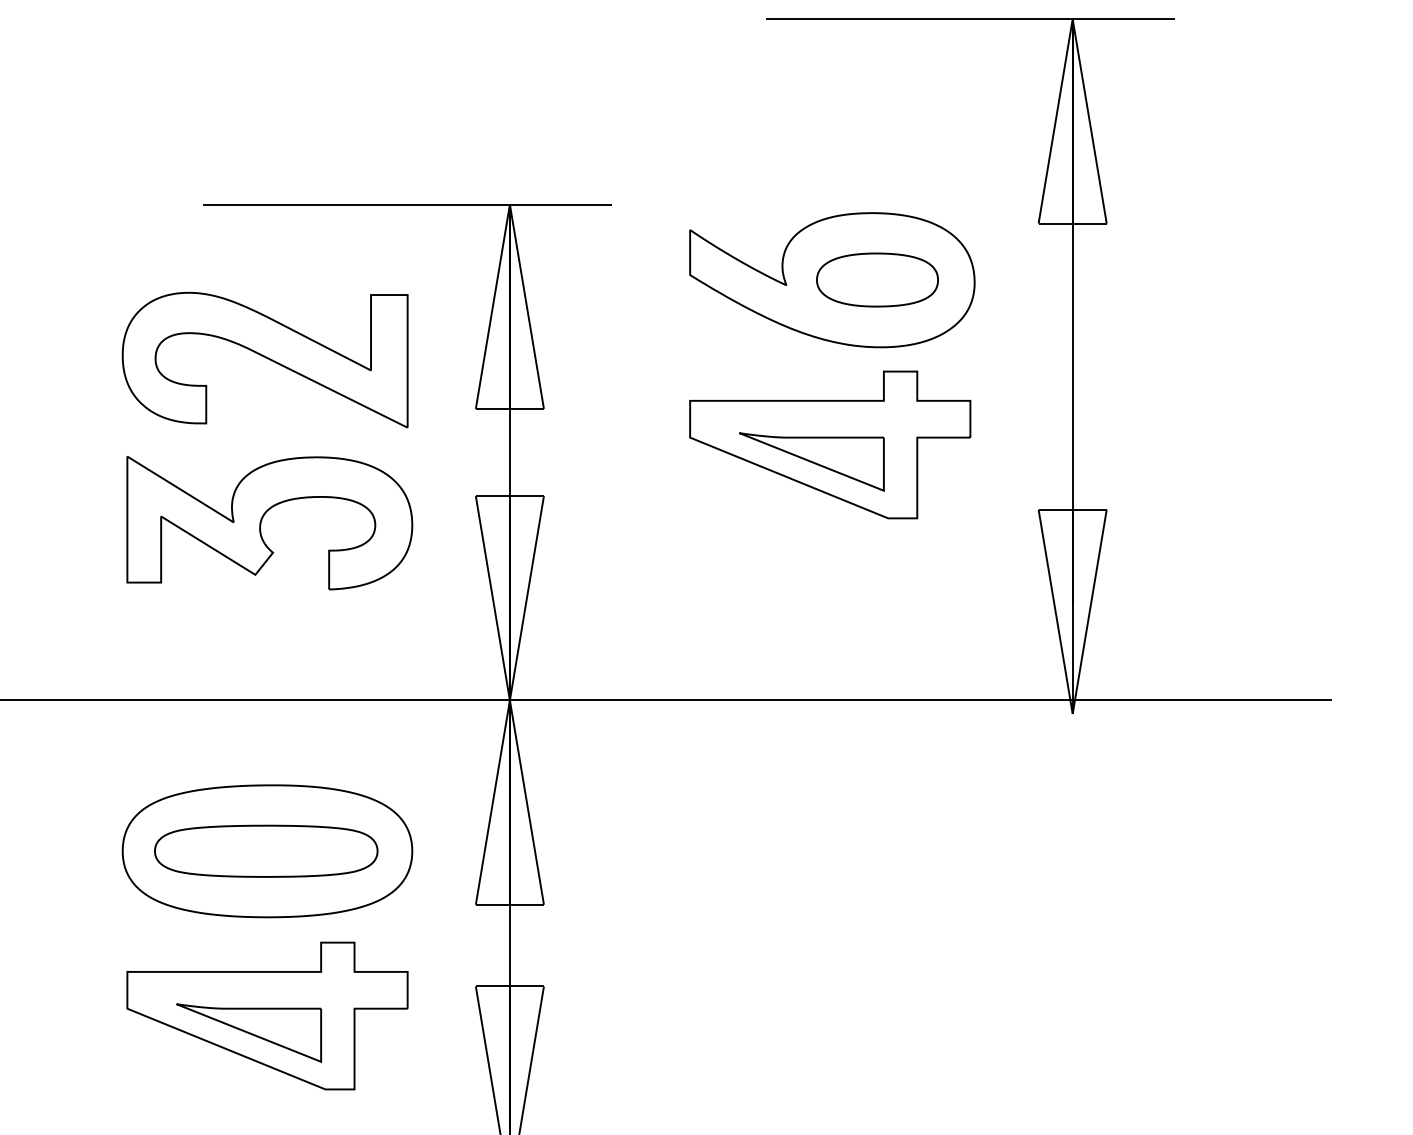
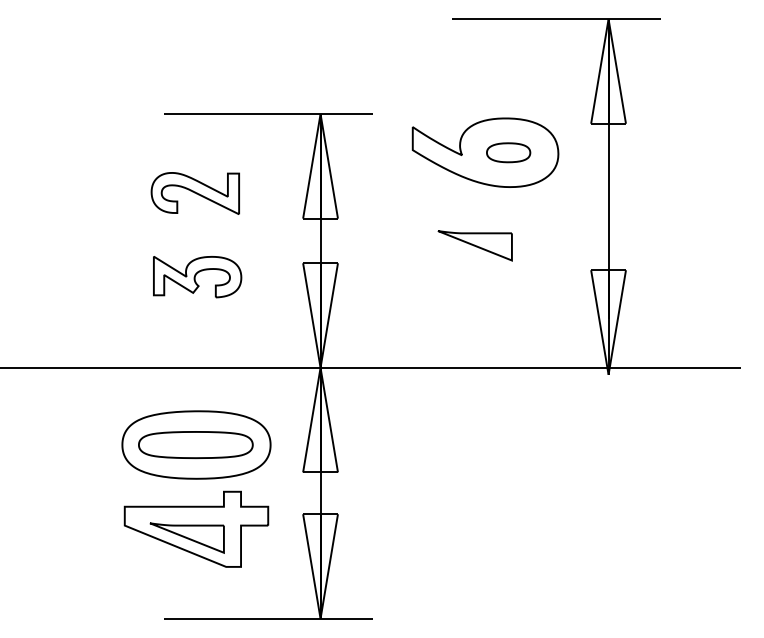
part: (877, 279) -> (508, 152), size x0.7
part: (265, 359) -> (195, 193), size x0.6
part: (830, 443) -> (484, 236), removed
part: (269, 521) -> (197, 276), size x0.6

